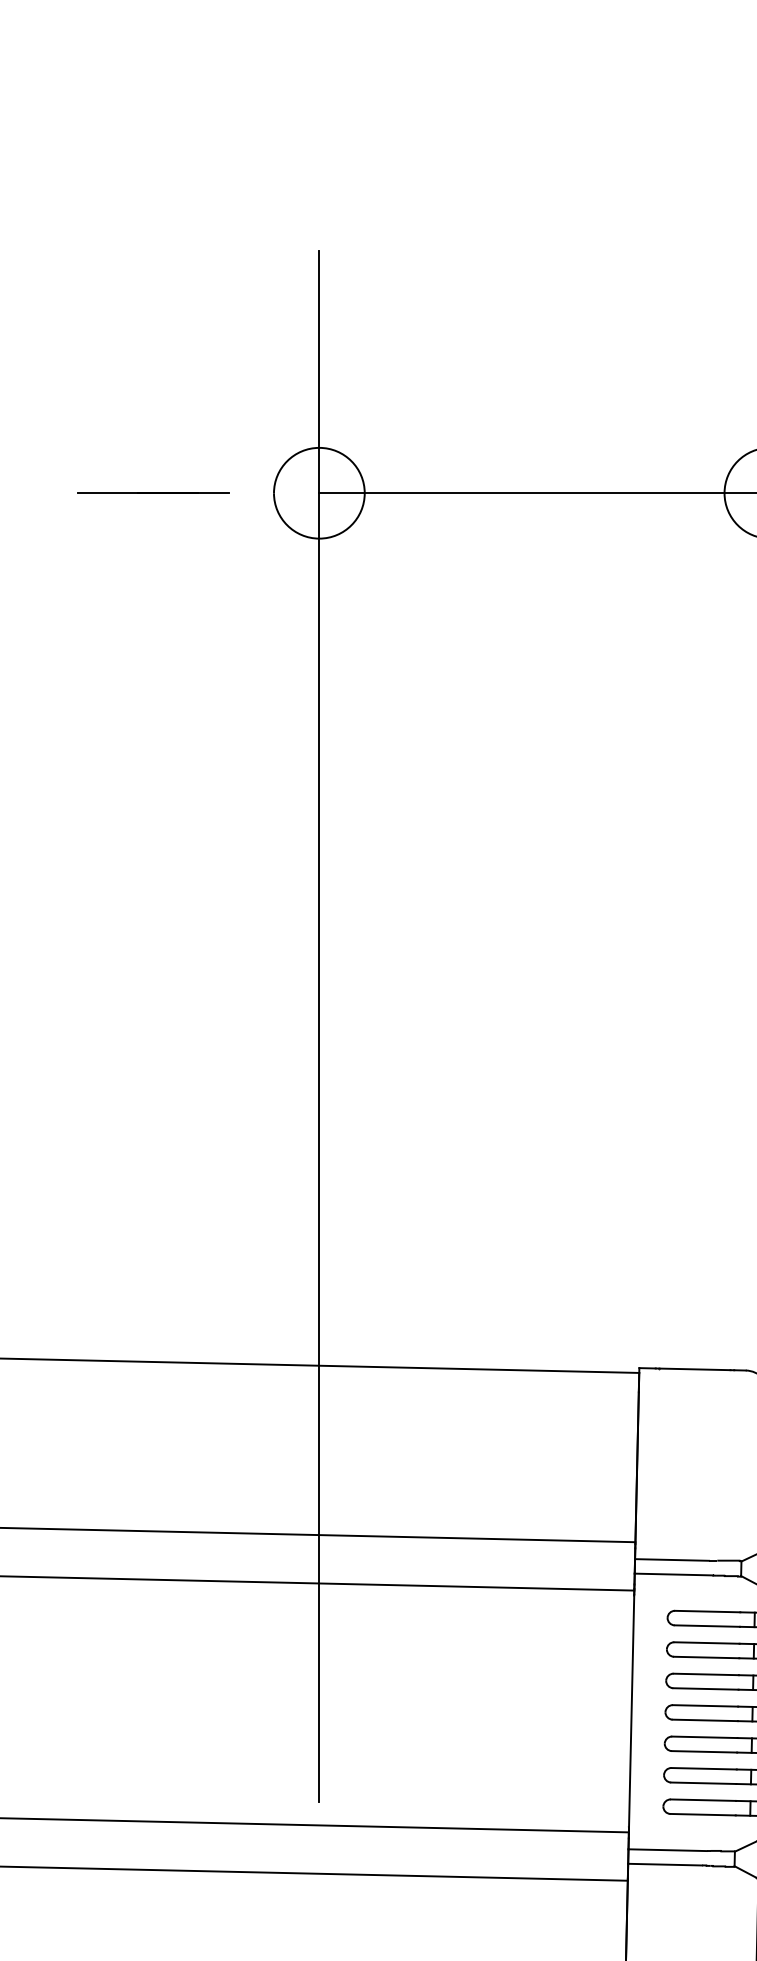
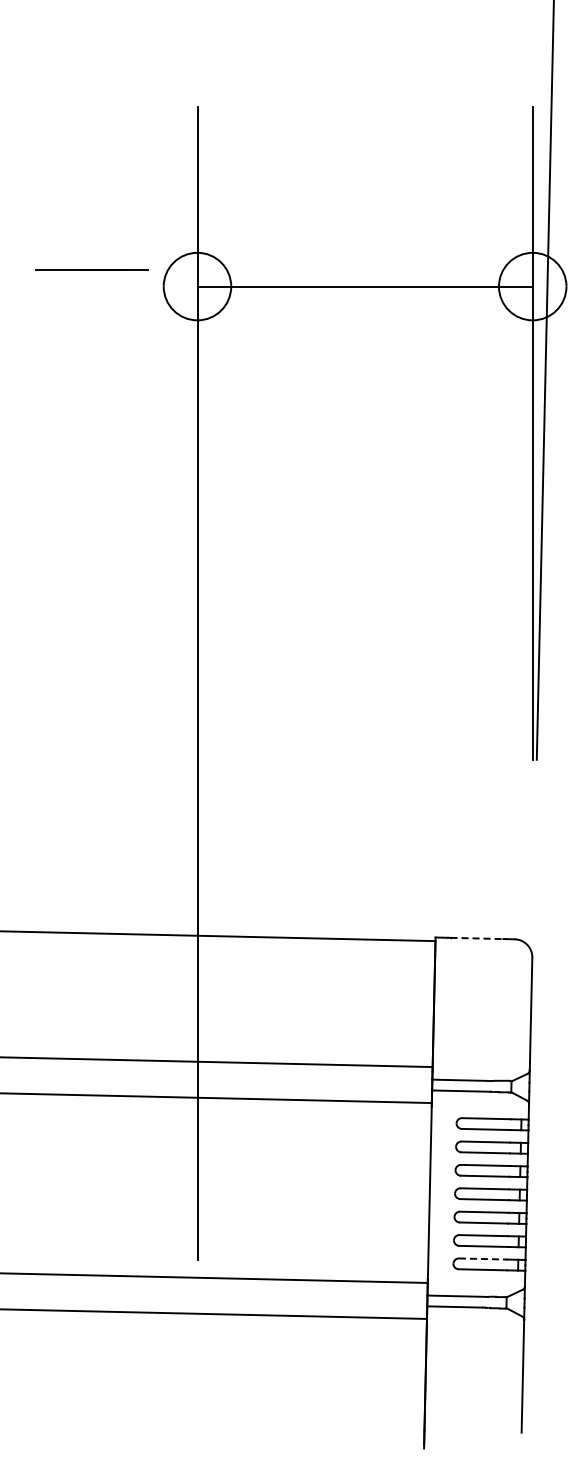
line: (152, 493) -> (91, 269), moved
line: (695, 1369) -> (477, 938), solid -> dashed
line: (703, 1800) -> (483, 1259), solid -> dashed

